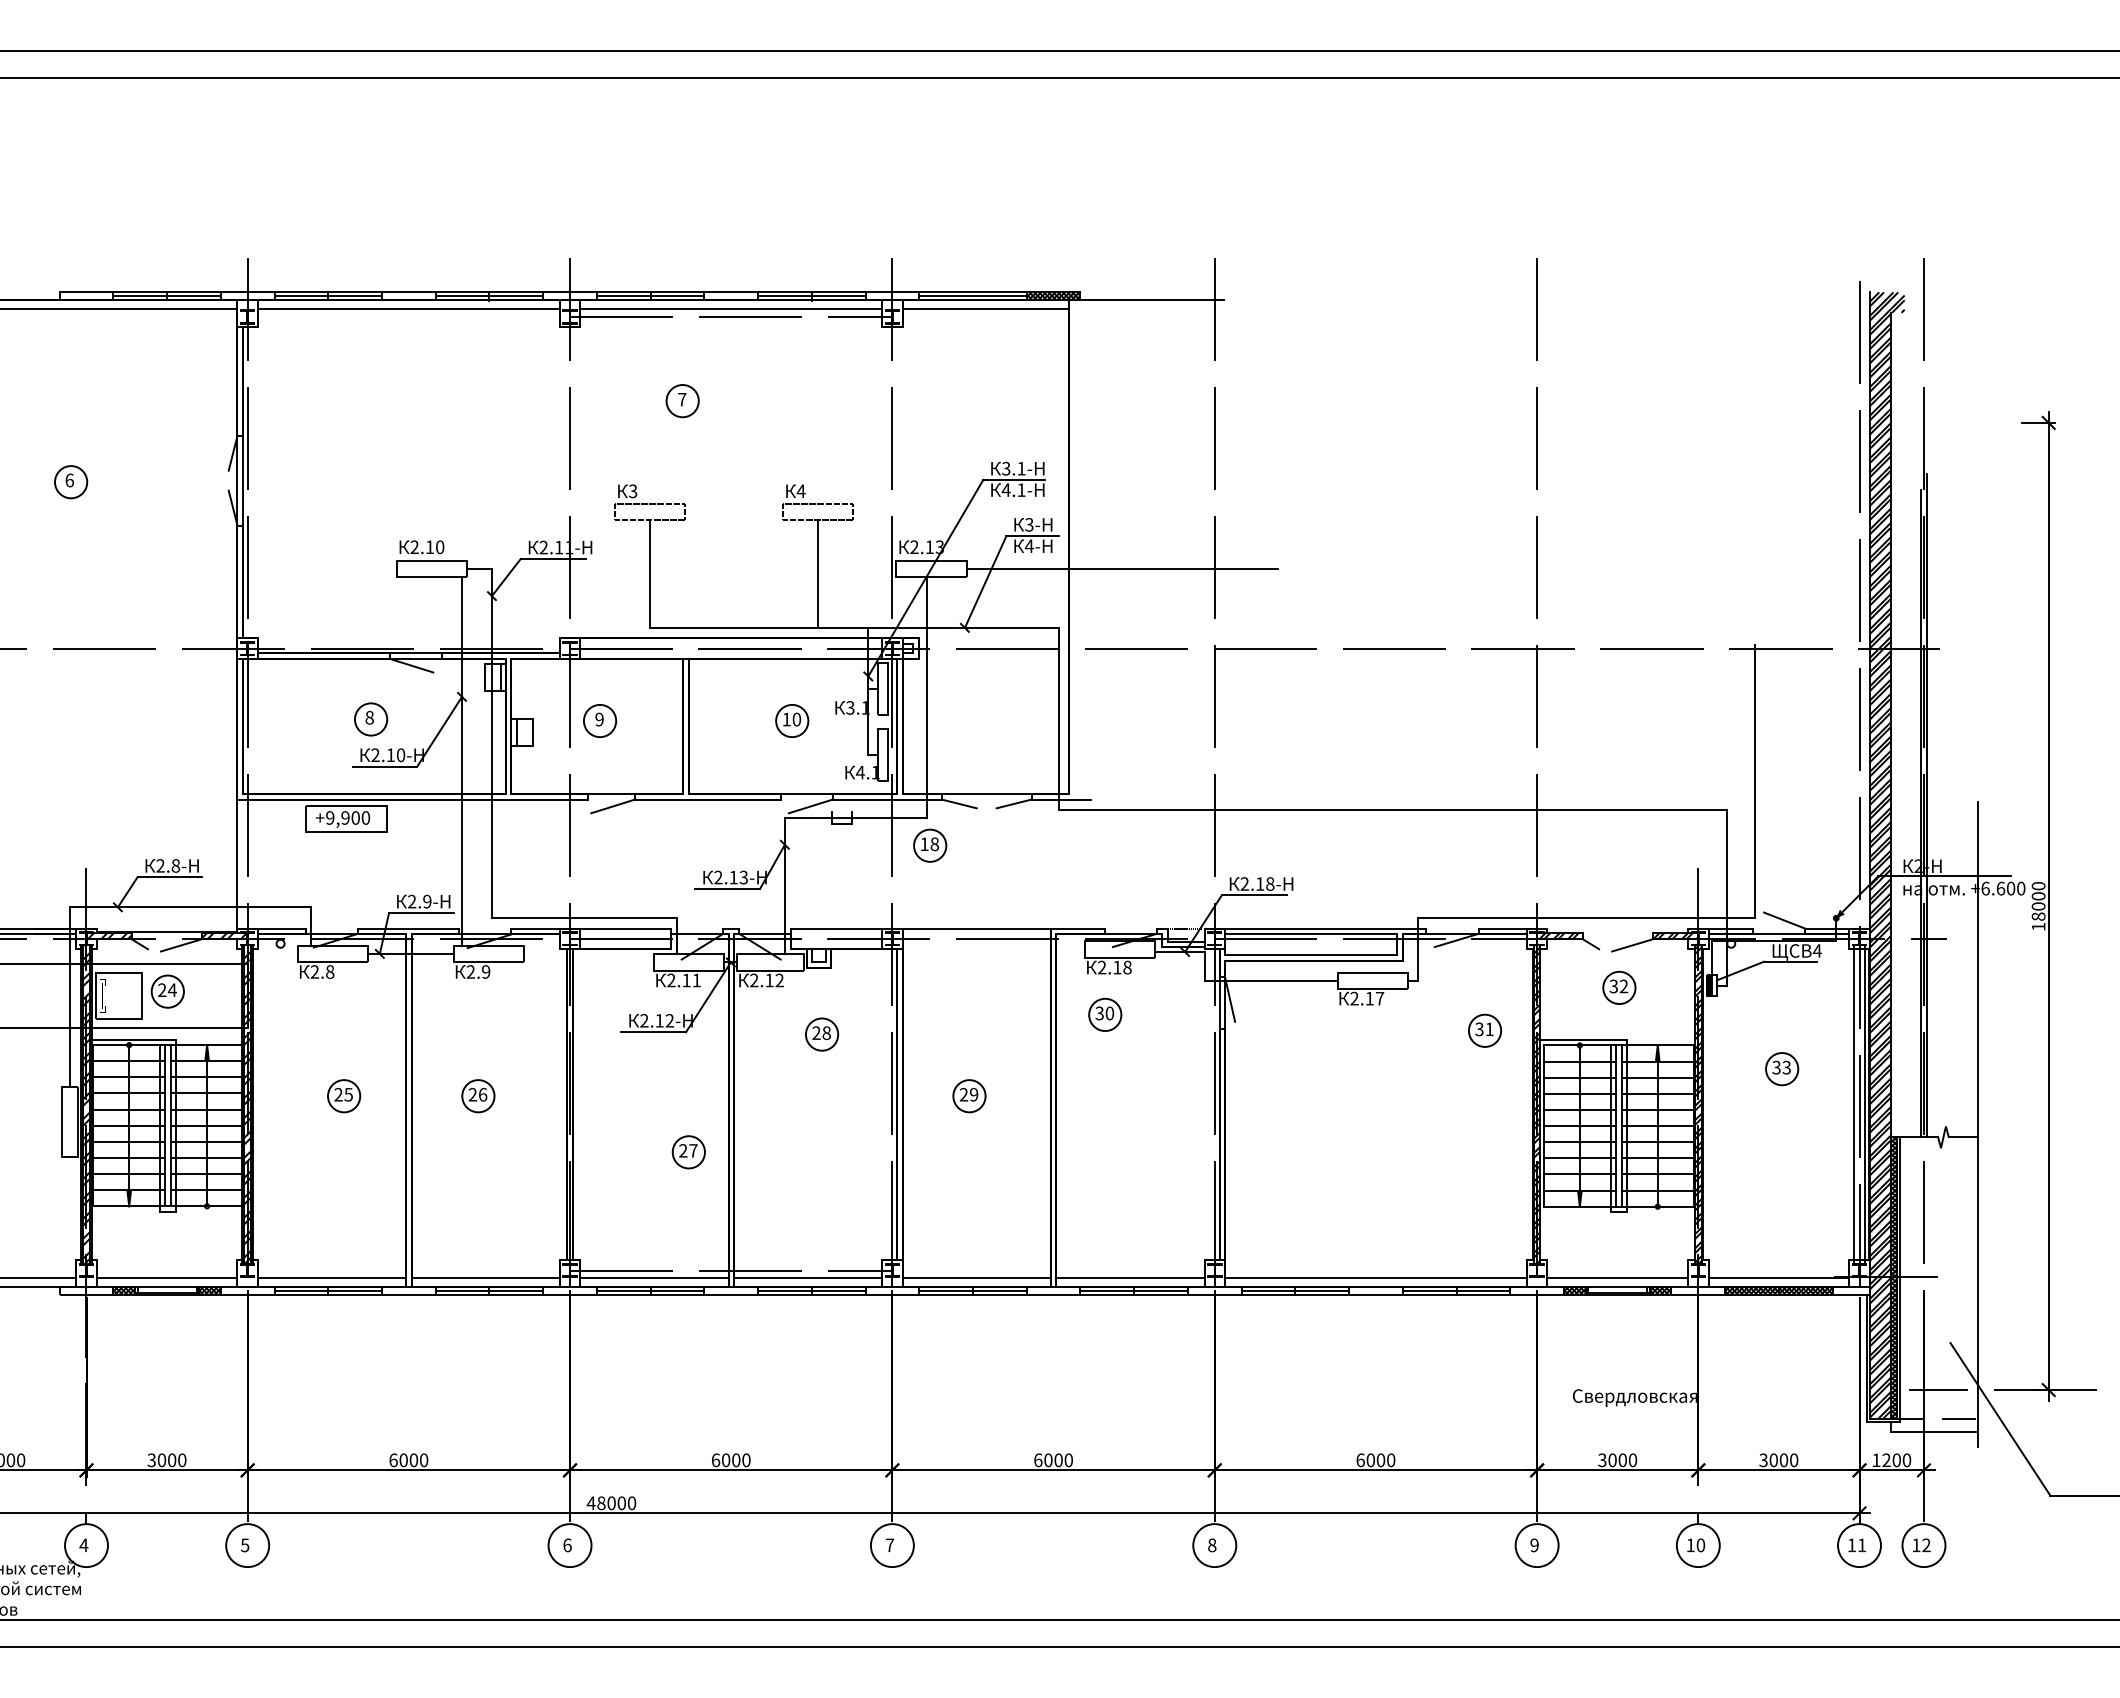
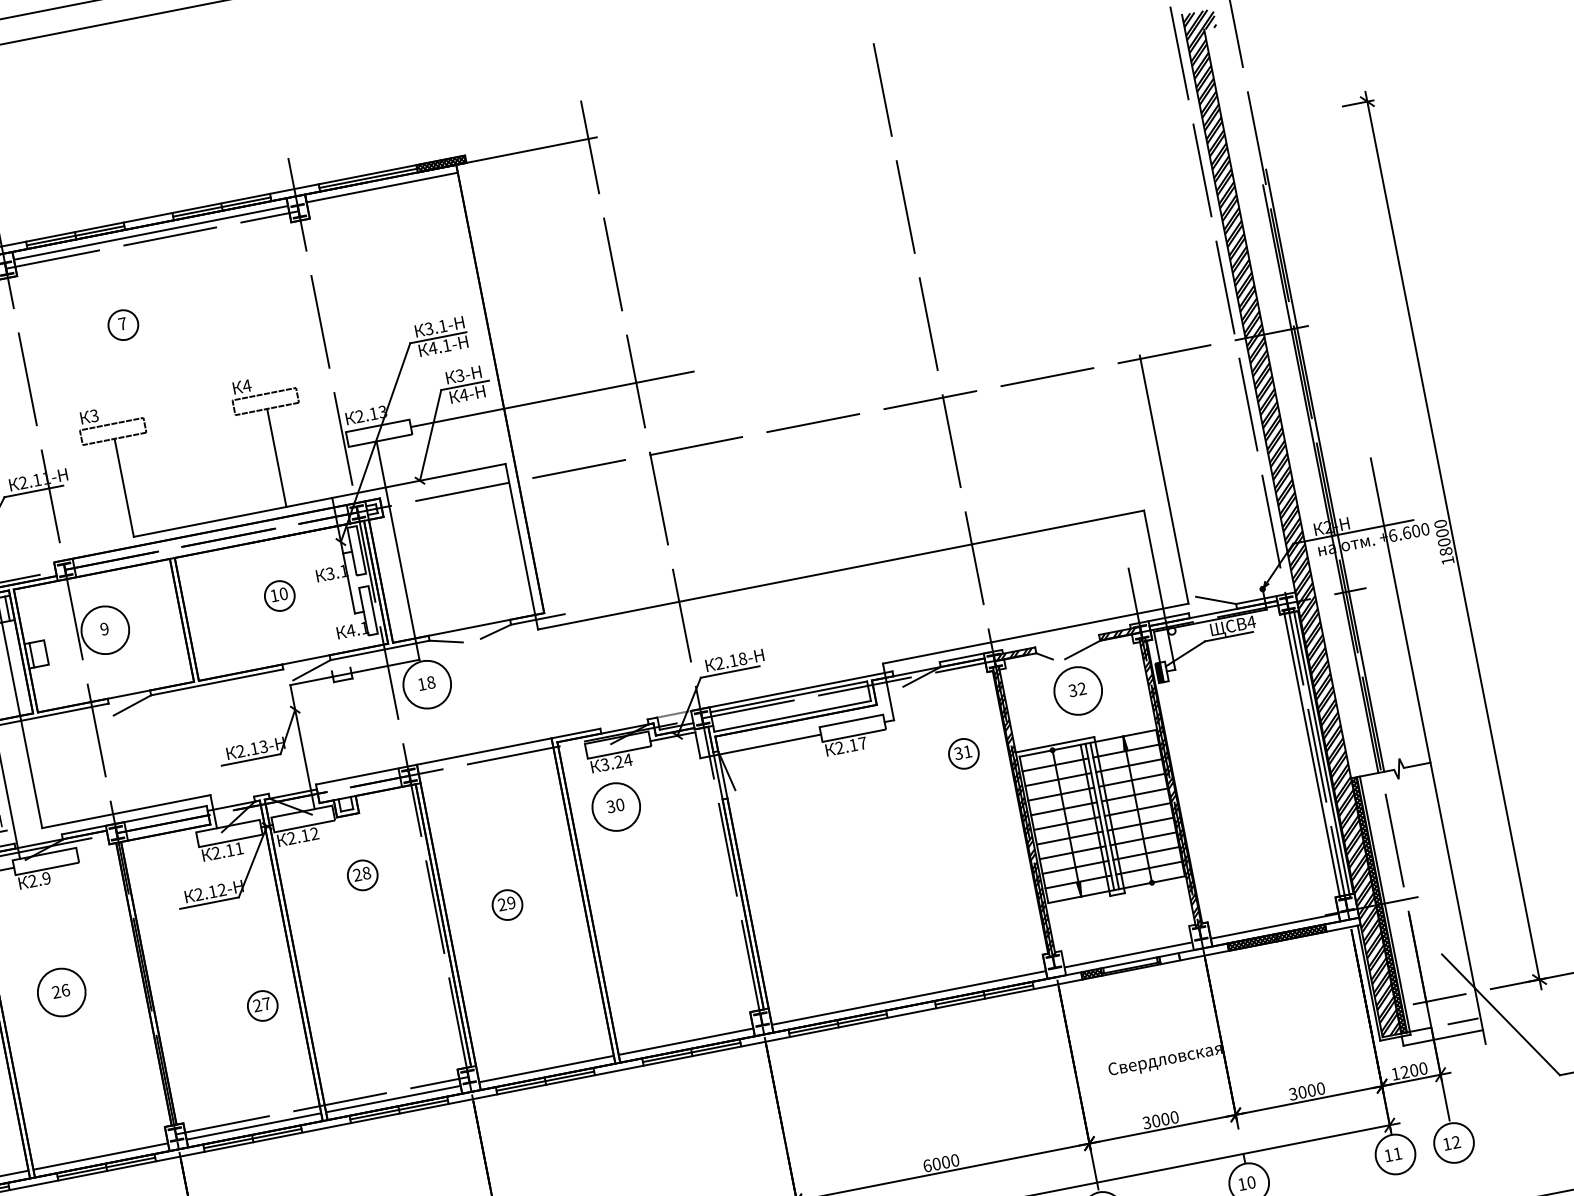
circle: (599, 720) -> (104, 629), size x1.6
circle: (930, 845) -> (427, 684), size x1.6
text: (1114, 967) -> (616, 762), 2.18 -> 3.24
circle: (1619, 987) -> (1078, 690), size x1.6
circle: (1105, 1014) -> (616, 806), size x1.6
part: (1782, 1069) -> (1240, 736), removed
circle: (478, 1096) -> (61, 992), size x1.6
hatch: (1660, 1290) -> (1169, 958), removed

